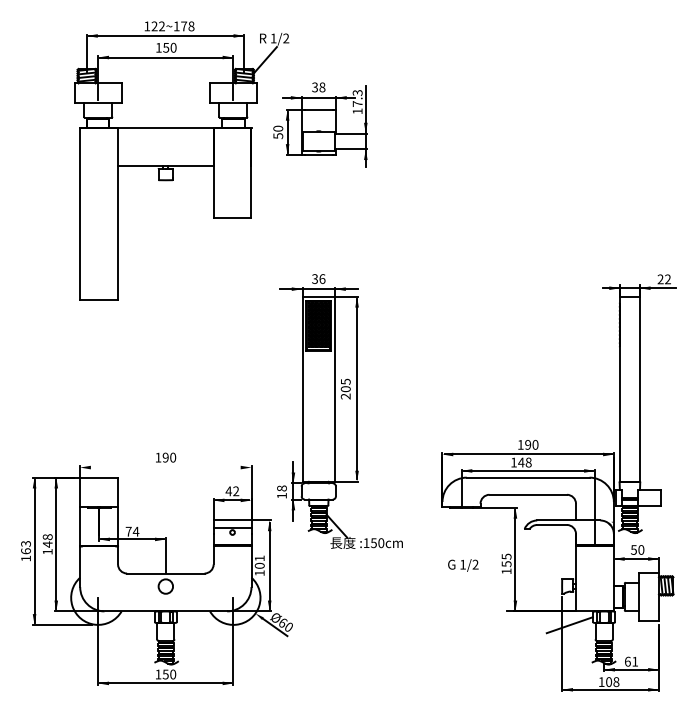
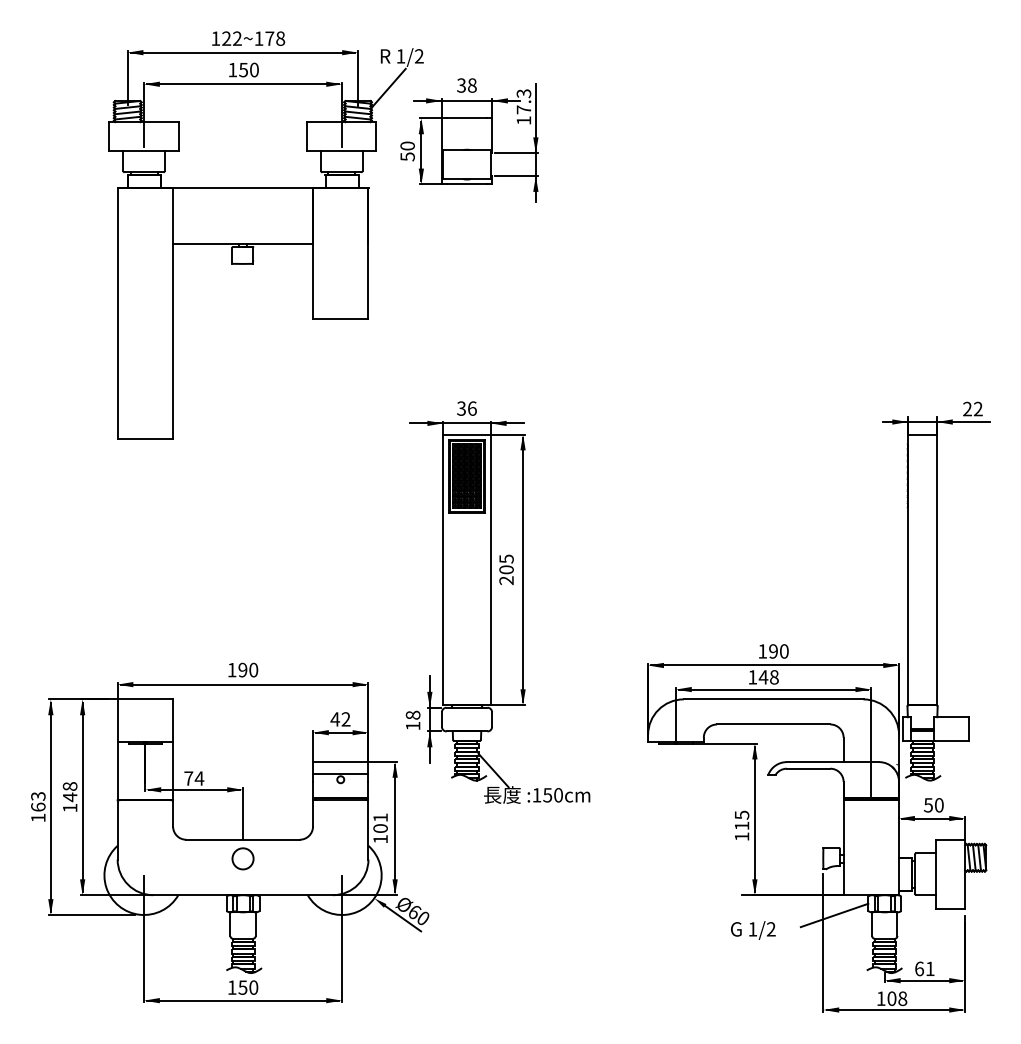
part: (320, 124) -> (469, 139), moved
line: (165, 467) -> (242, 684), added
text: (506, 564) -> (741, 826), 155 -> 115
text: (463, 565) -> (753, 930), moved

